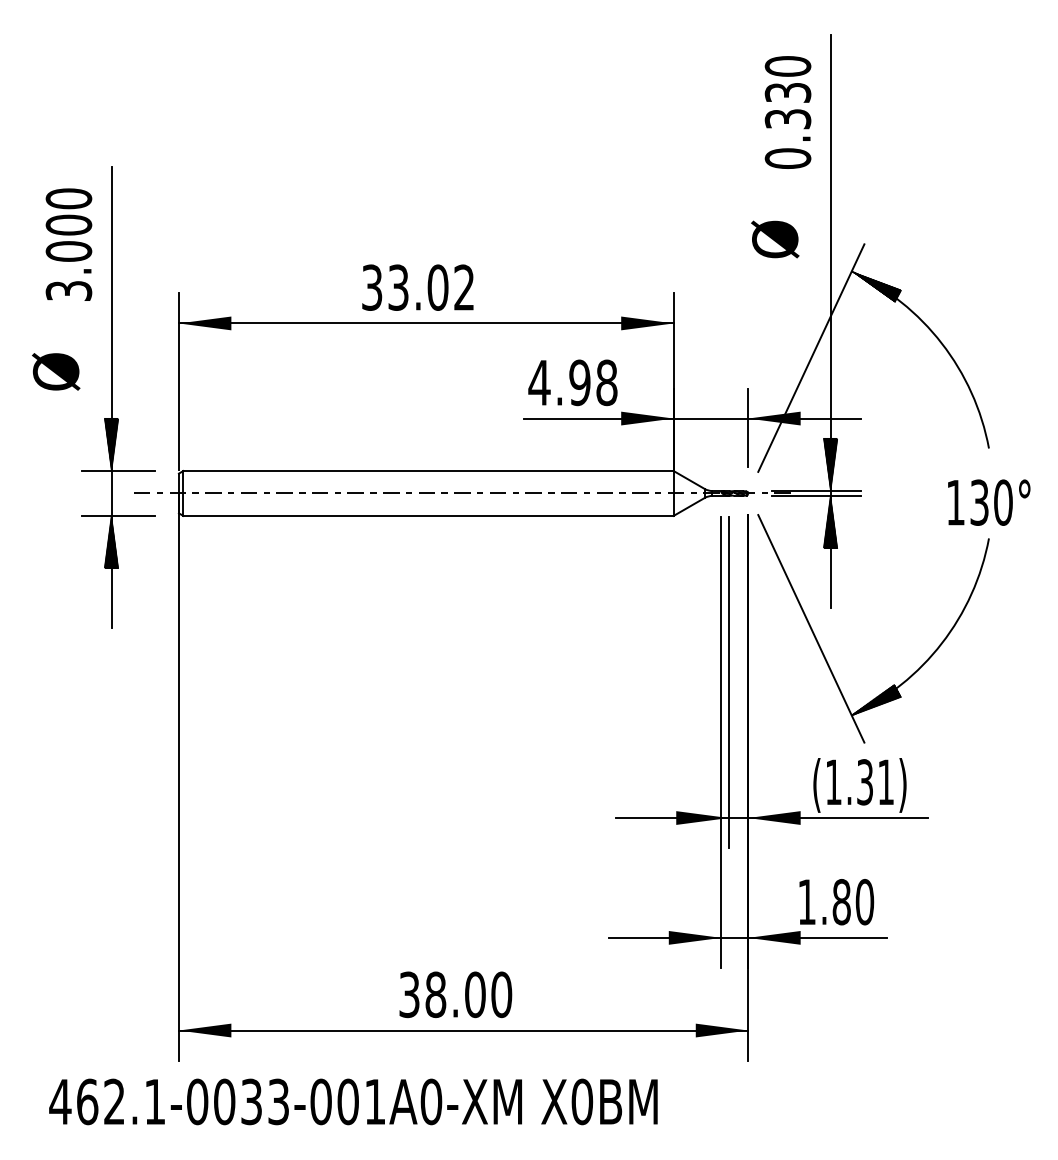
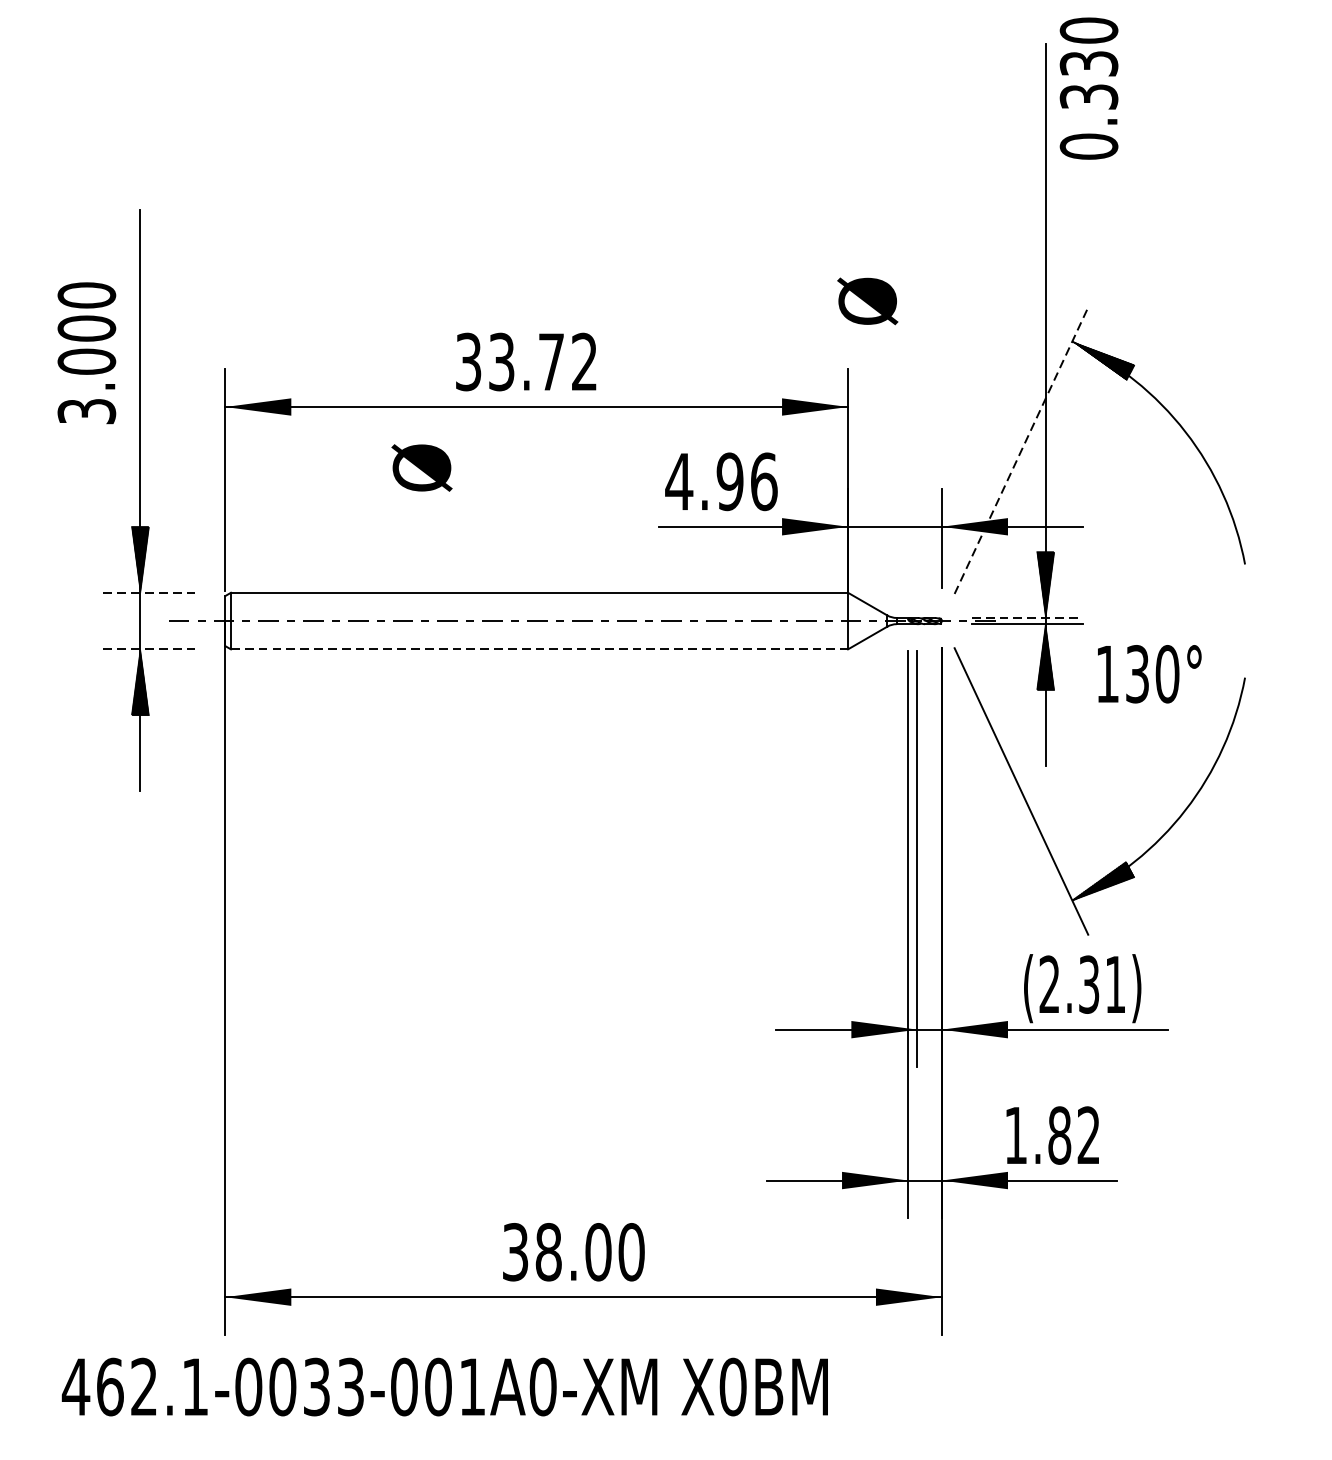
text: (787, 112) -> (1088, 88), moved
text: (775, 239) -> (868, 301), moved
text: (68, 244) -> (86, 352), moved
text: (437, 287) -> (550, 361), 33.02 -> 33.72
line: (811, 358) -> (1021, 451), solid -> dashed
text: (56, 371) -> (422, 467), moved
text: (606, 382) -> (763, 481), 4.98 -> 4.96
line: (118, 471) -> (149, 593), solid -> dashed
line: (816, 491) -> (1027, 618), solid -> dashed
text: (989, 502) -> (1150, 673), moved
line: (118, 515) -> (149, 648), solid -> dashed
line: (429, 515) -> (540, 648), solid -> dashed
text: (833, 781) -> (1049, 983), (1.31) -> (2.31)
text: (864, 902) -> (1088, 1135), 1.80 -> 1.82

